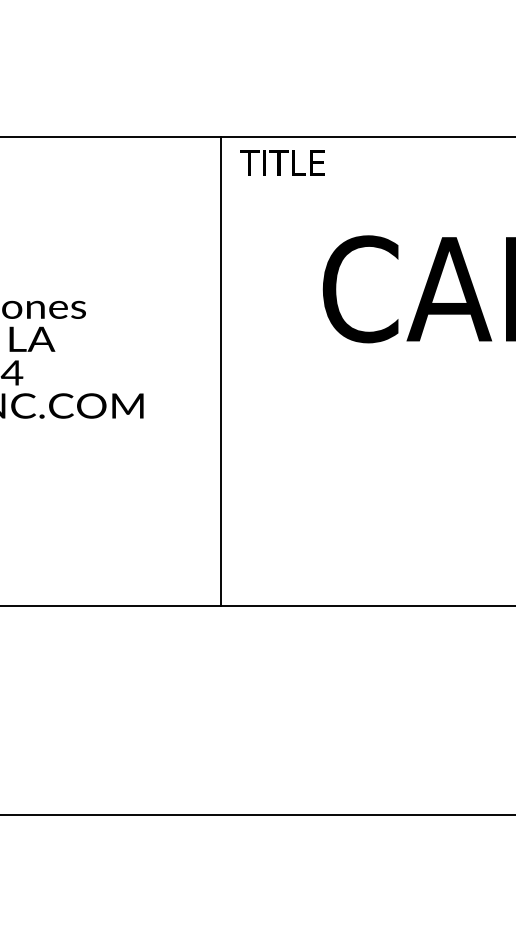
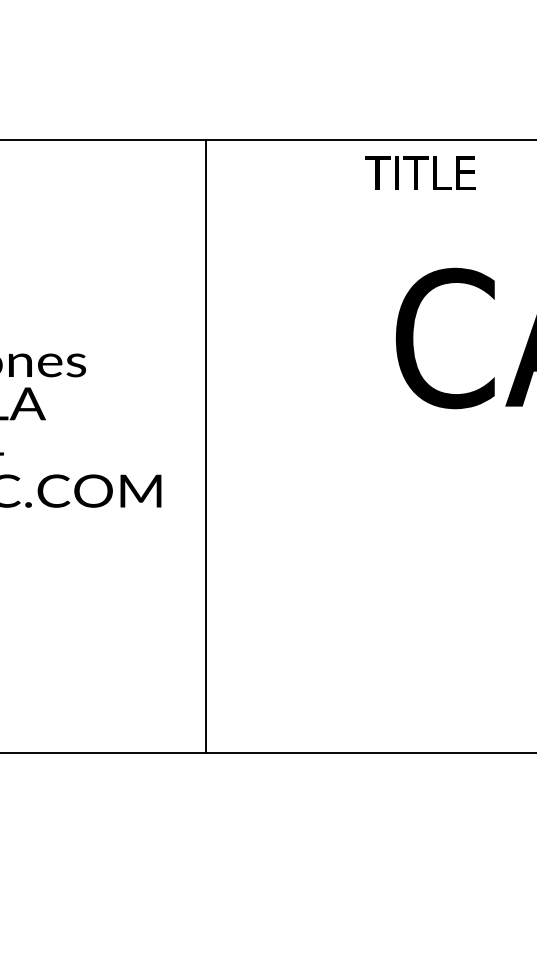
text: (282, 162) -> (420, 172), moved
line: (221, 371) -> (205, 445), moved

